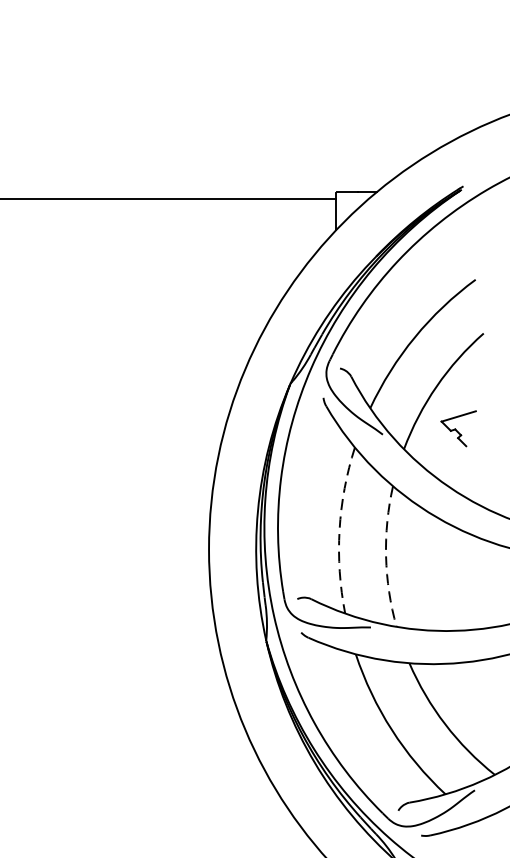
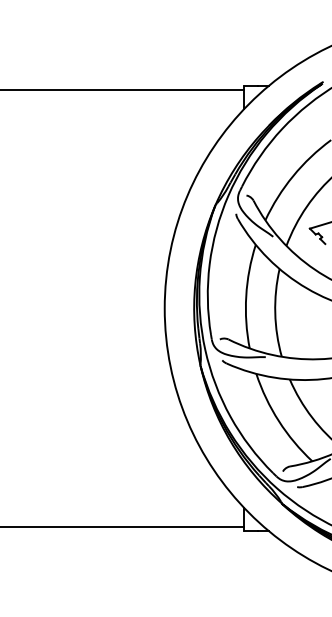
arc: (340, 530) -> (246, 296), dashed -> solid
arc: (386, 557) -> (275, 313), dashed -> solid

